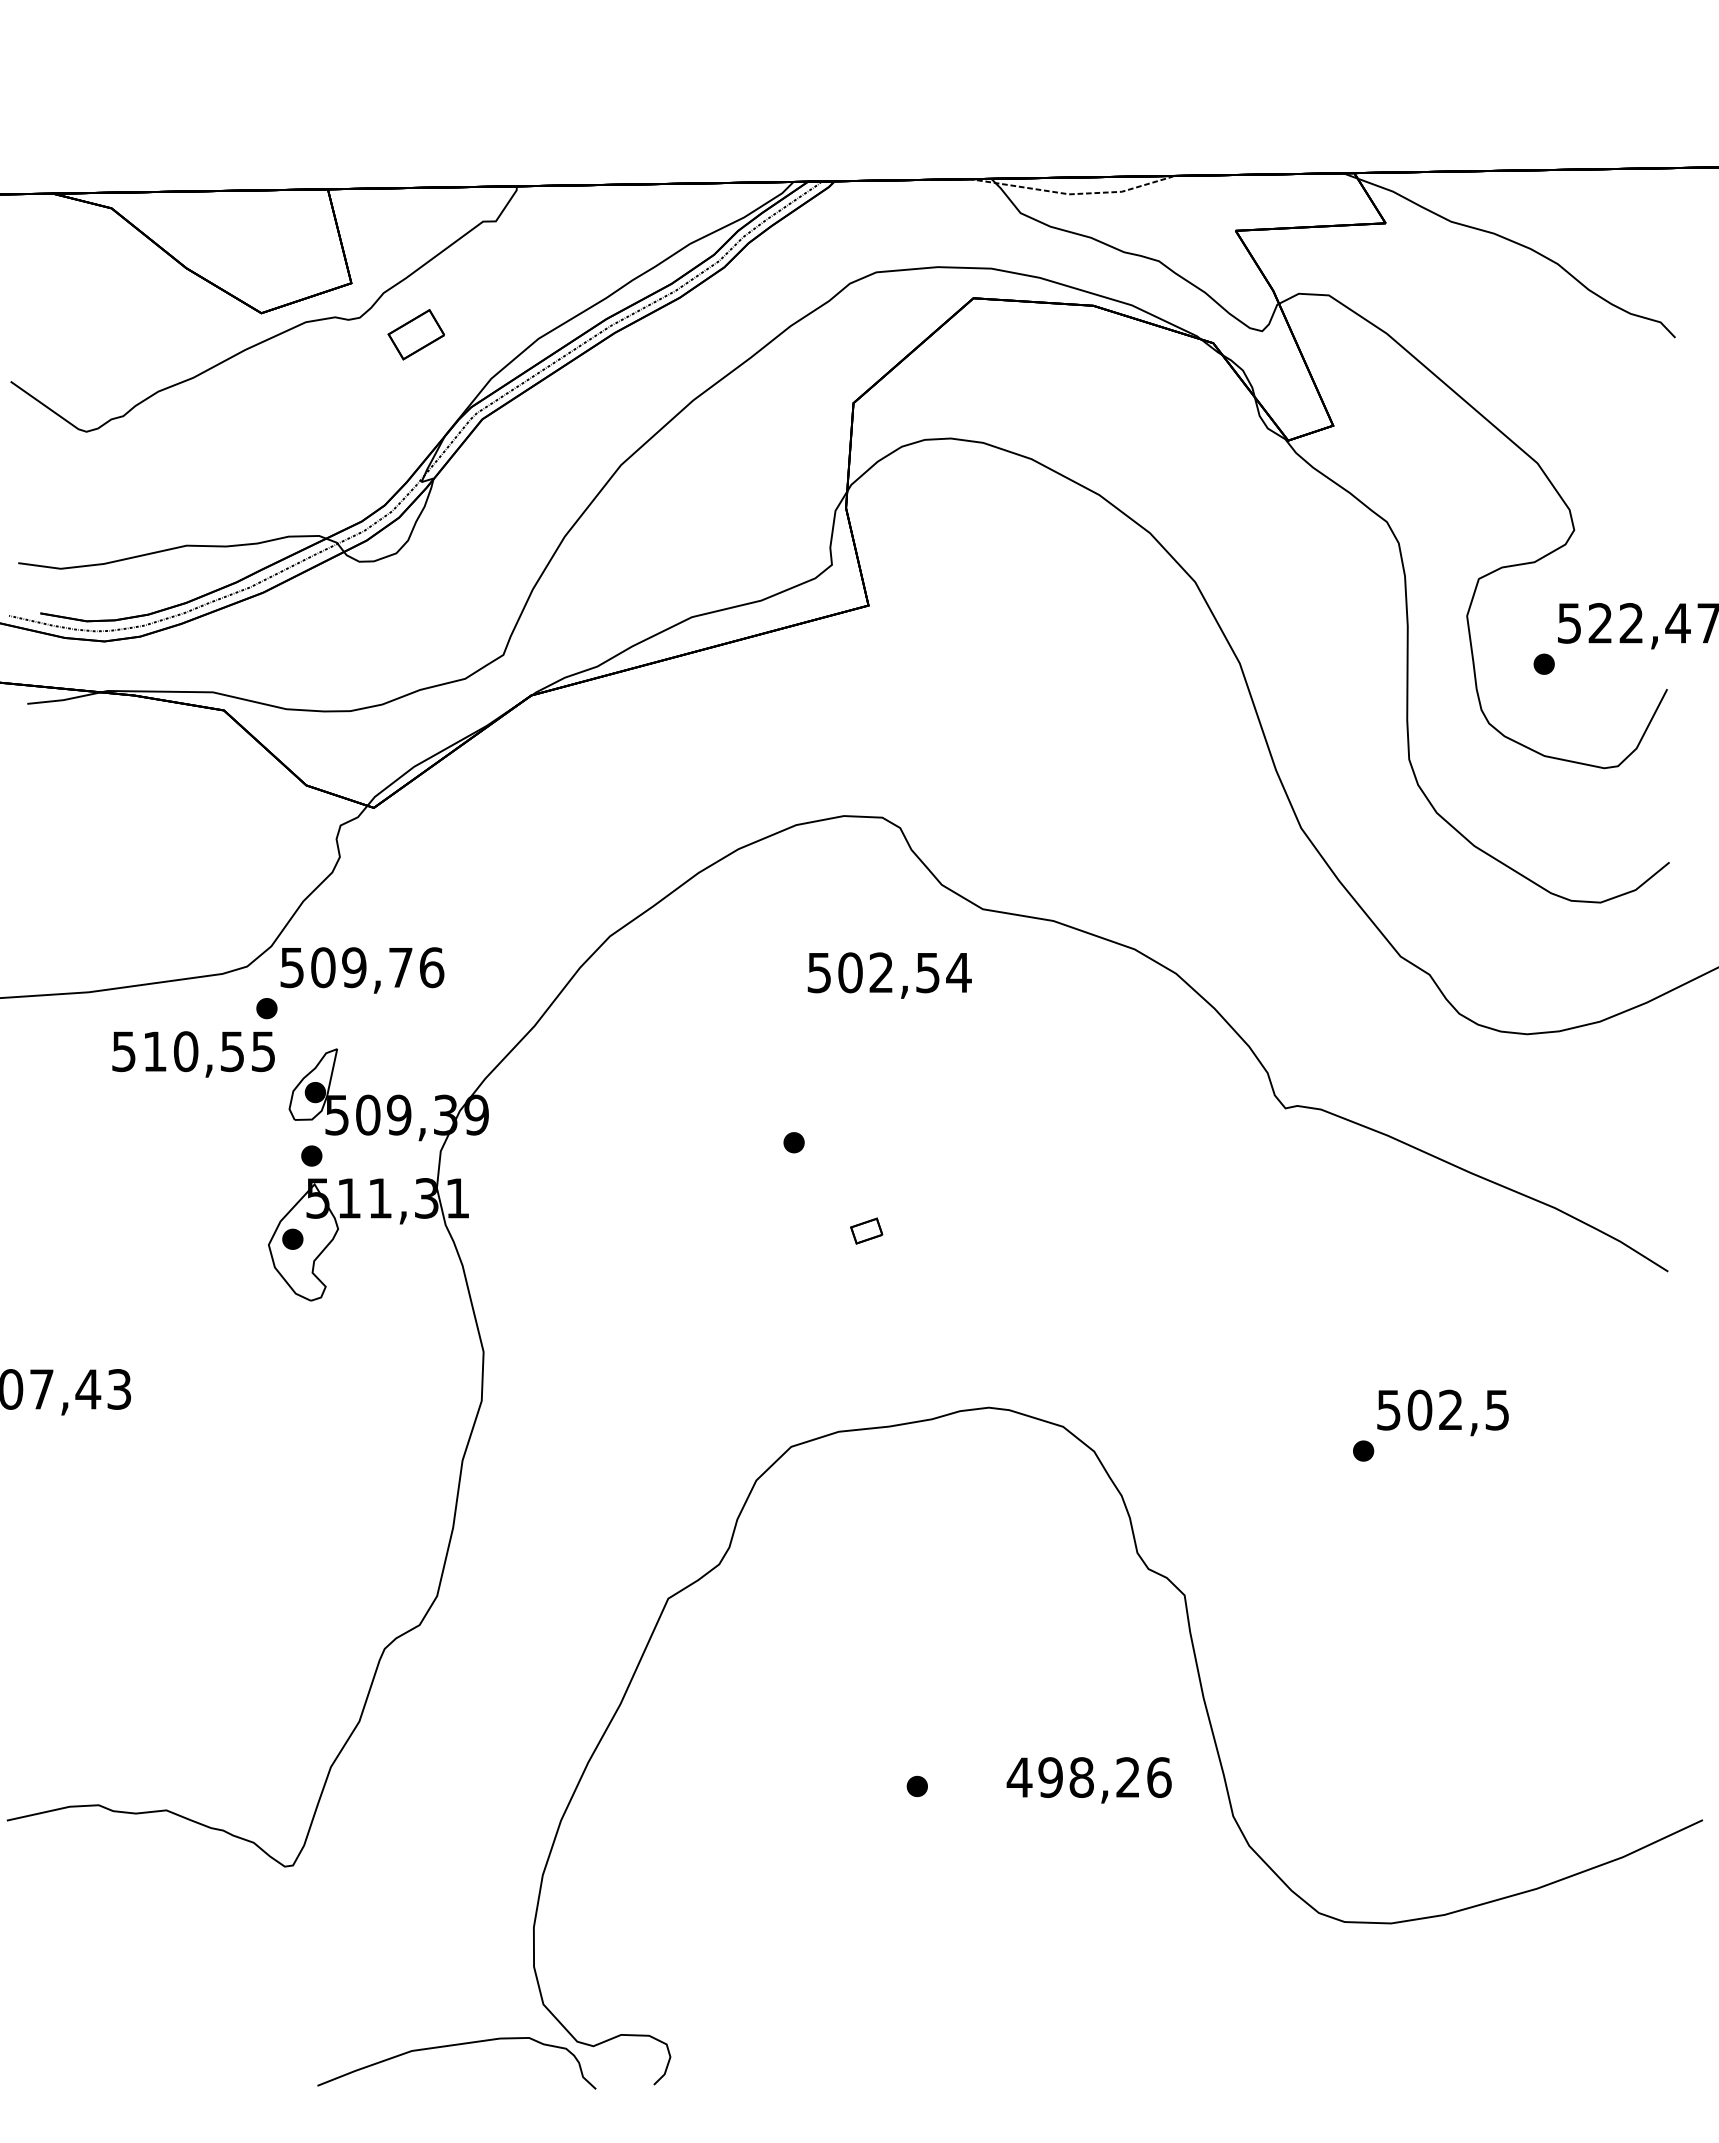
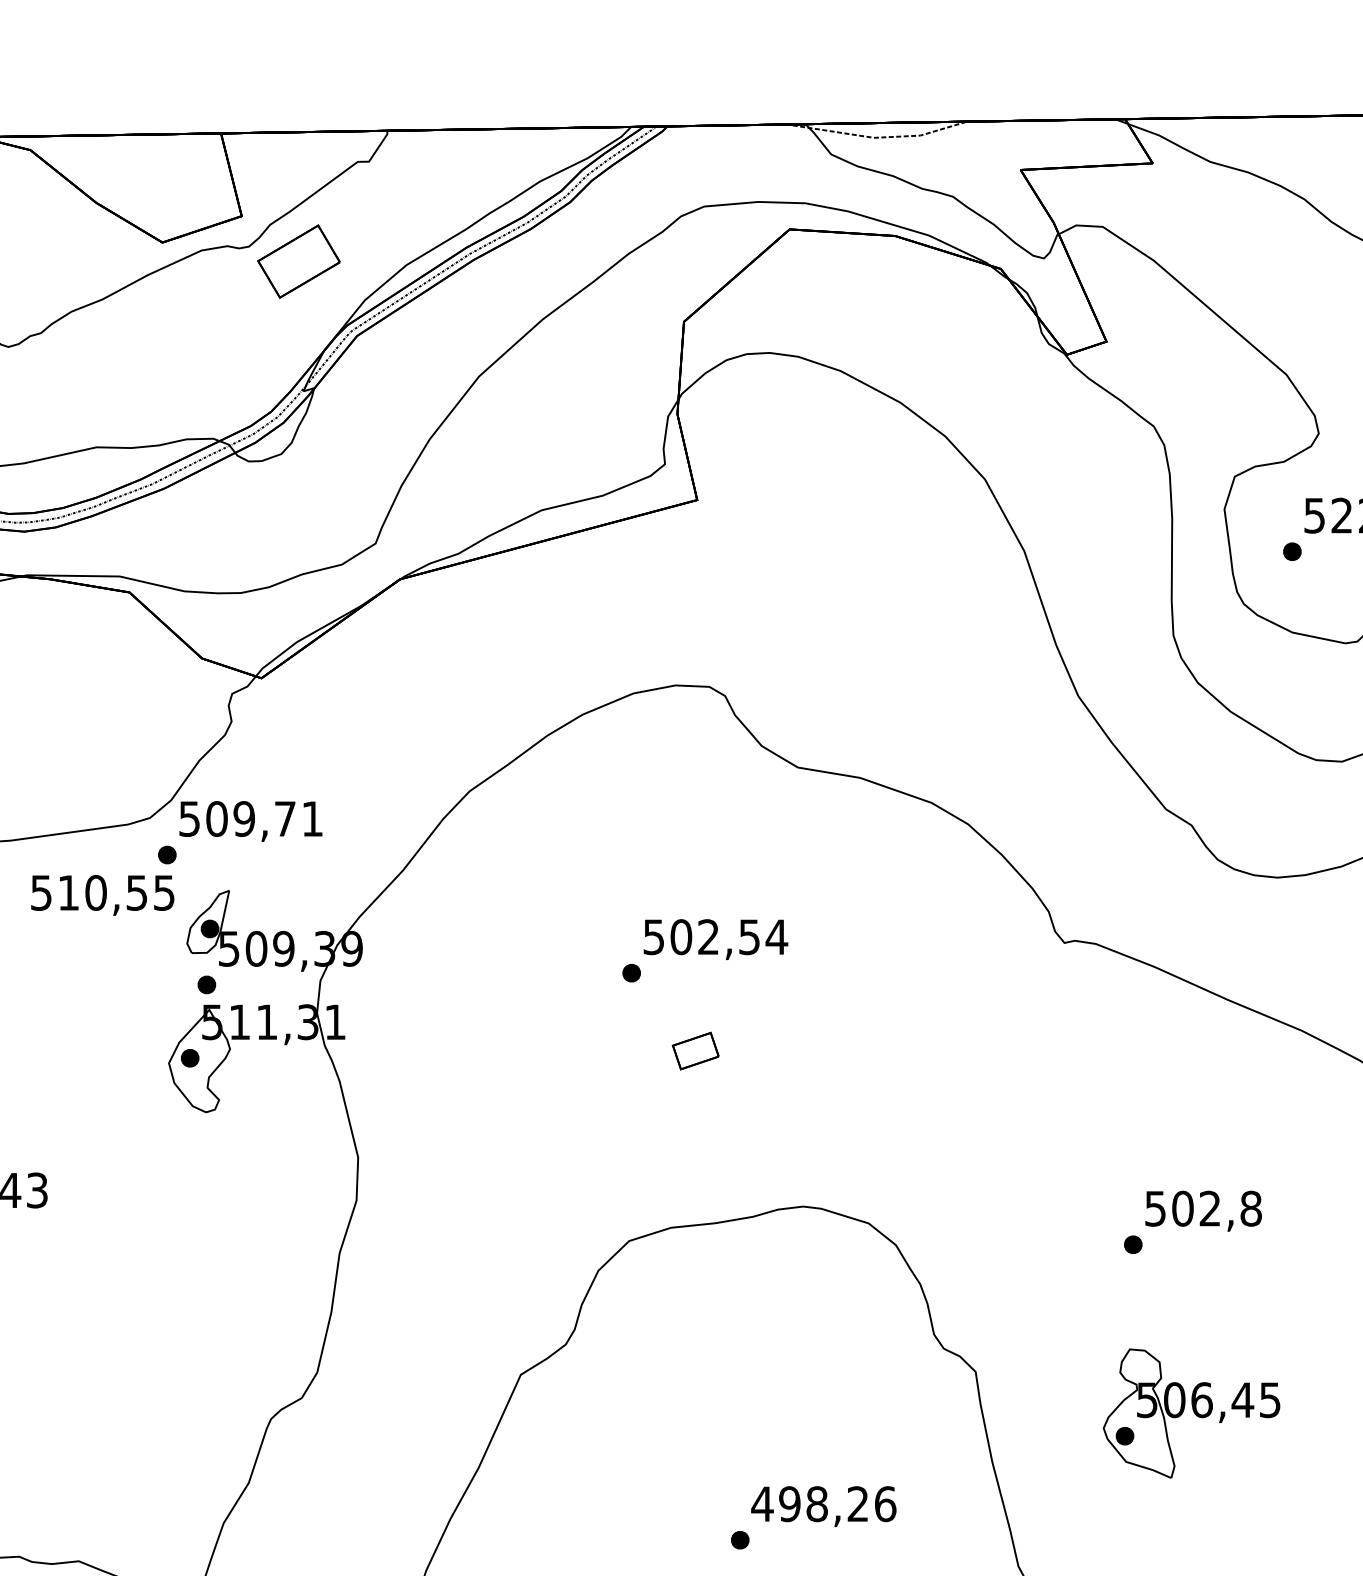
part: (416, 334) -> (299, 261), size x1.67
text: (431, 967) -> (312, 818), 509,76 -> 509,71
text: (889, 975) -> (715, 939), moved
part: (866, 1230) -> (695, 1050), size x1.67
text: (1497, 1409) -> (1251, 1208), 502,5 -> 502,8
part: (1429, 1642) -> (1191, 1413), added
text: (1088, 1780) -> (823, 1506), moved

